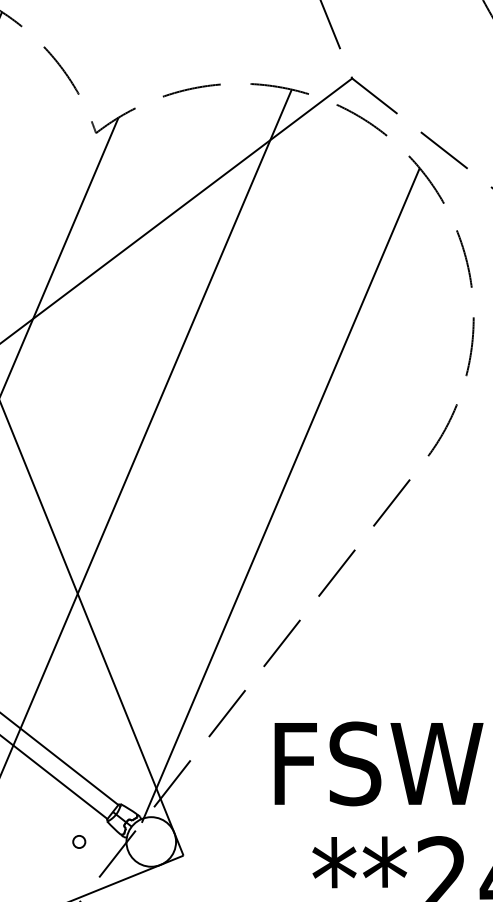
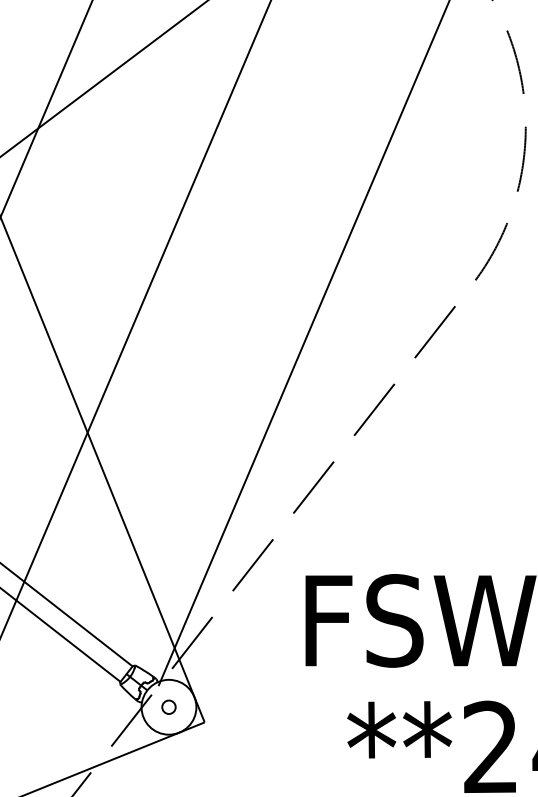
circle: (79, 841) -> (169, 706), moved

